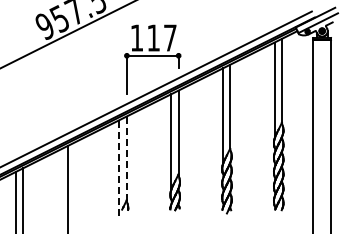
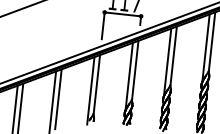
line: (126, 158) -> (96, 84), dashed -> solid
line: (119, 168) -> (90, 91), dashed -> solid
line: (75, 184) -> (58, 99), added

